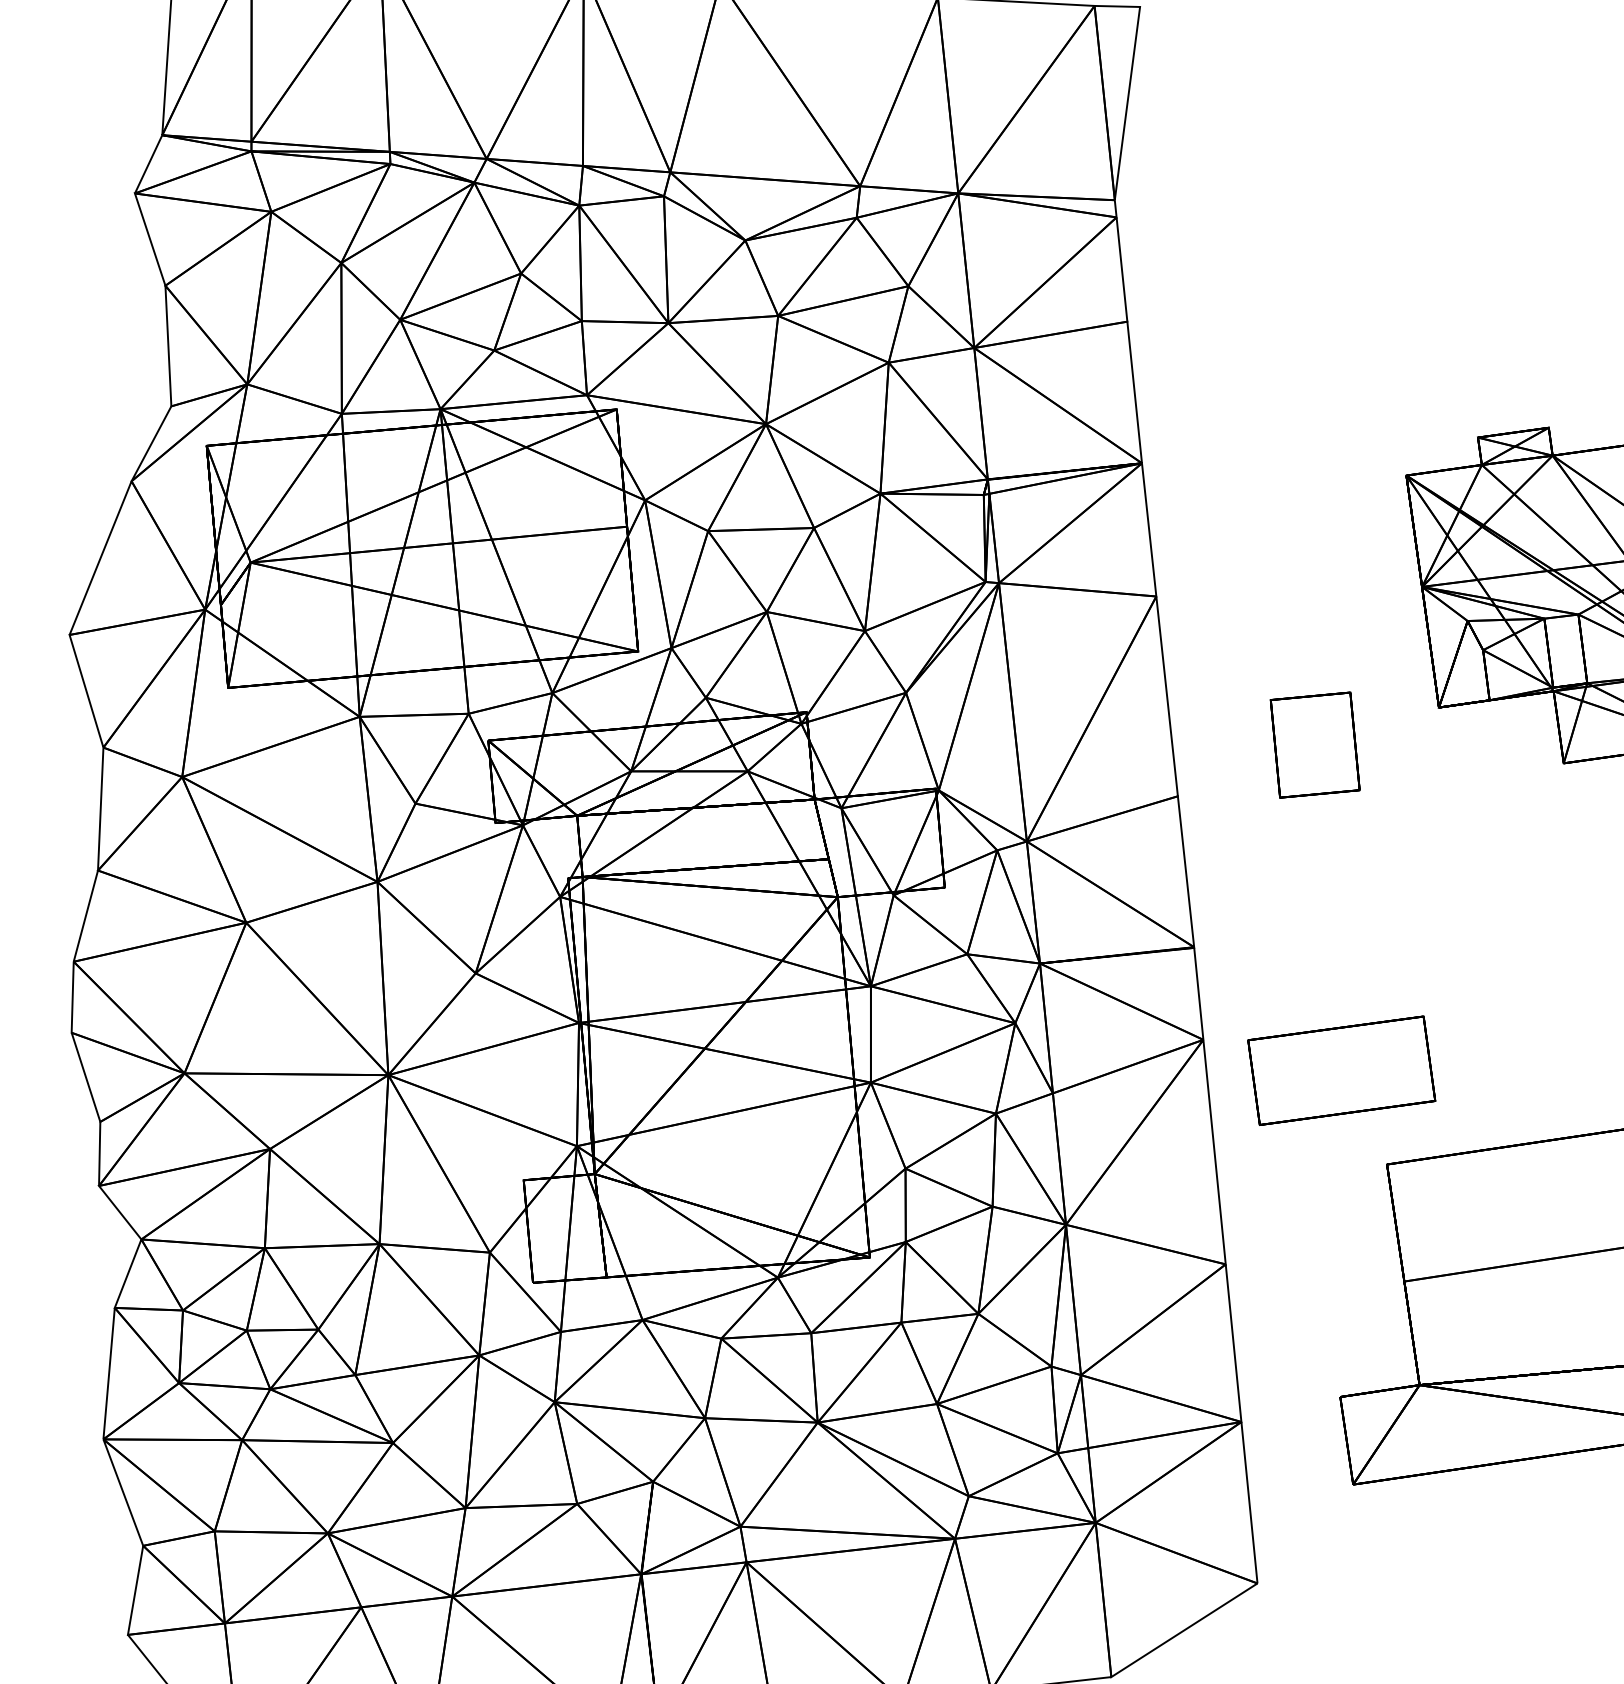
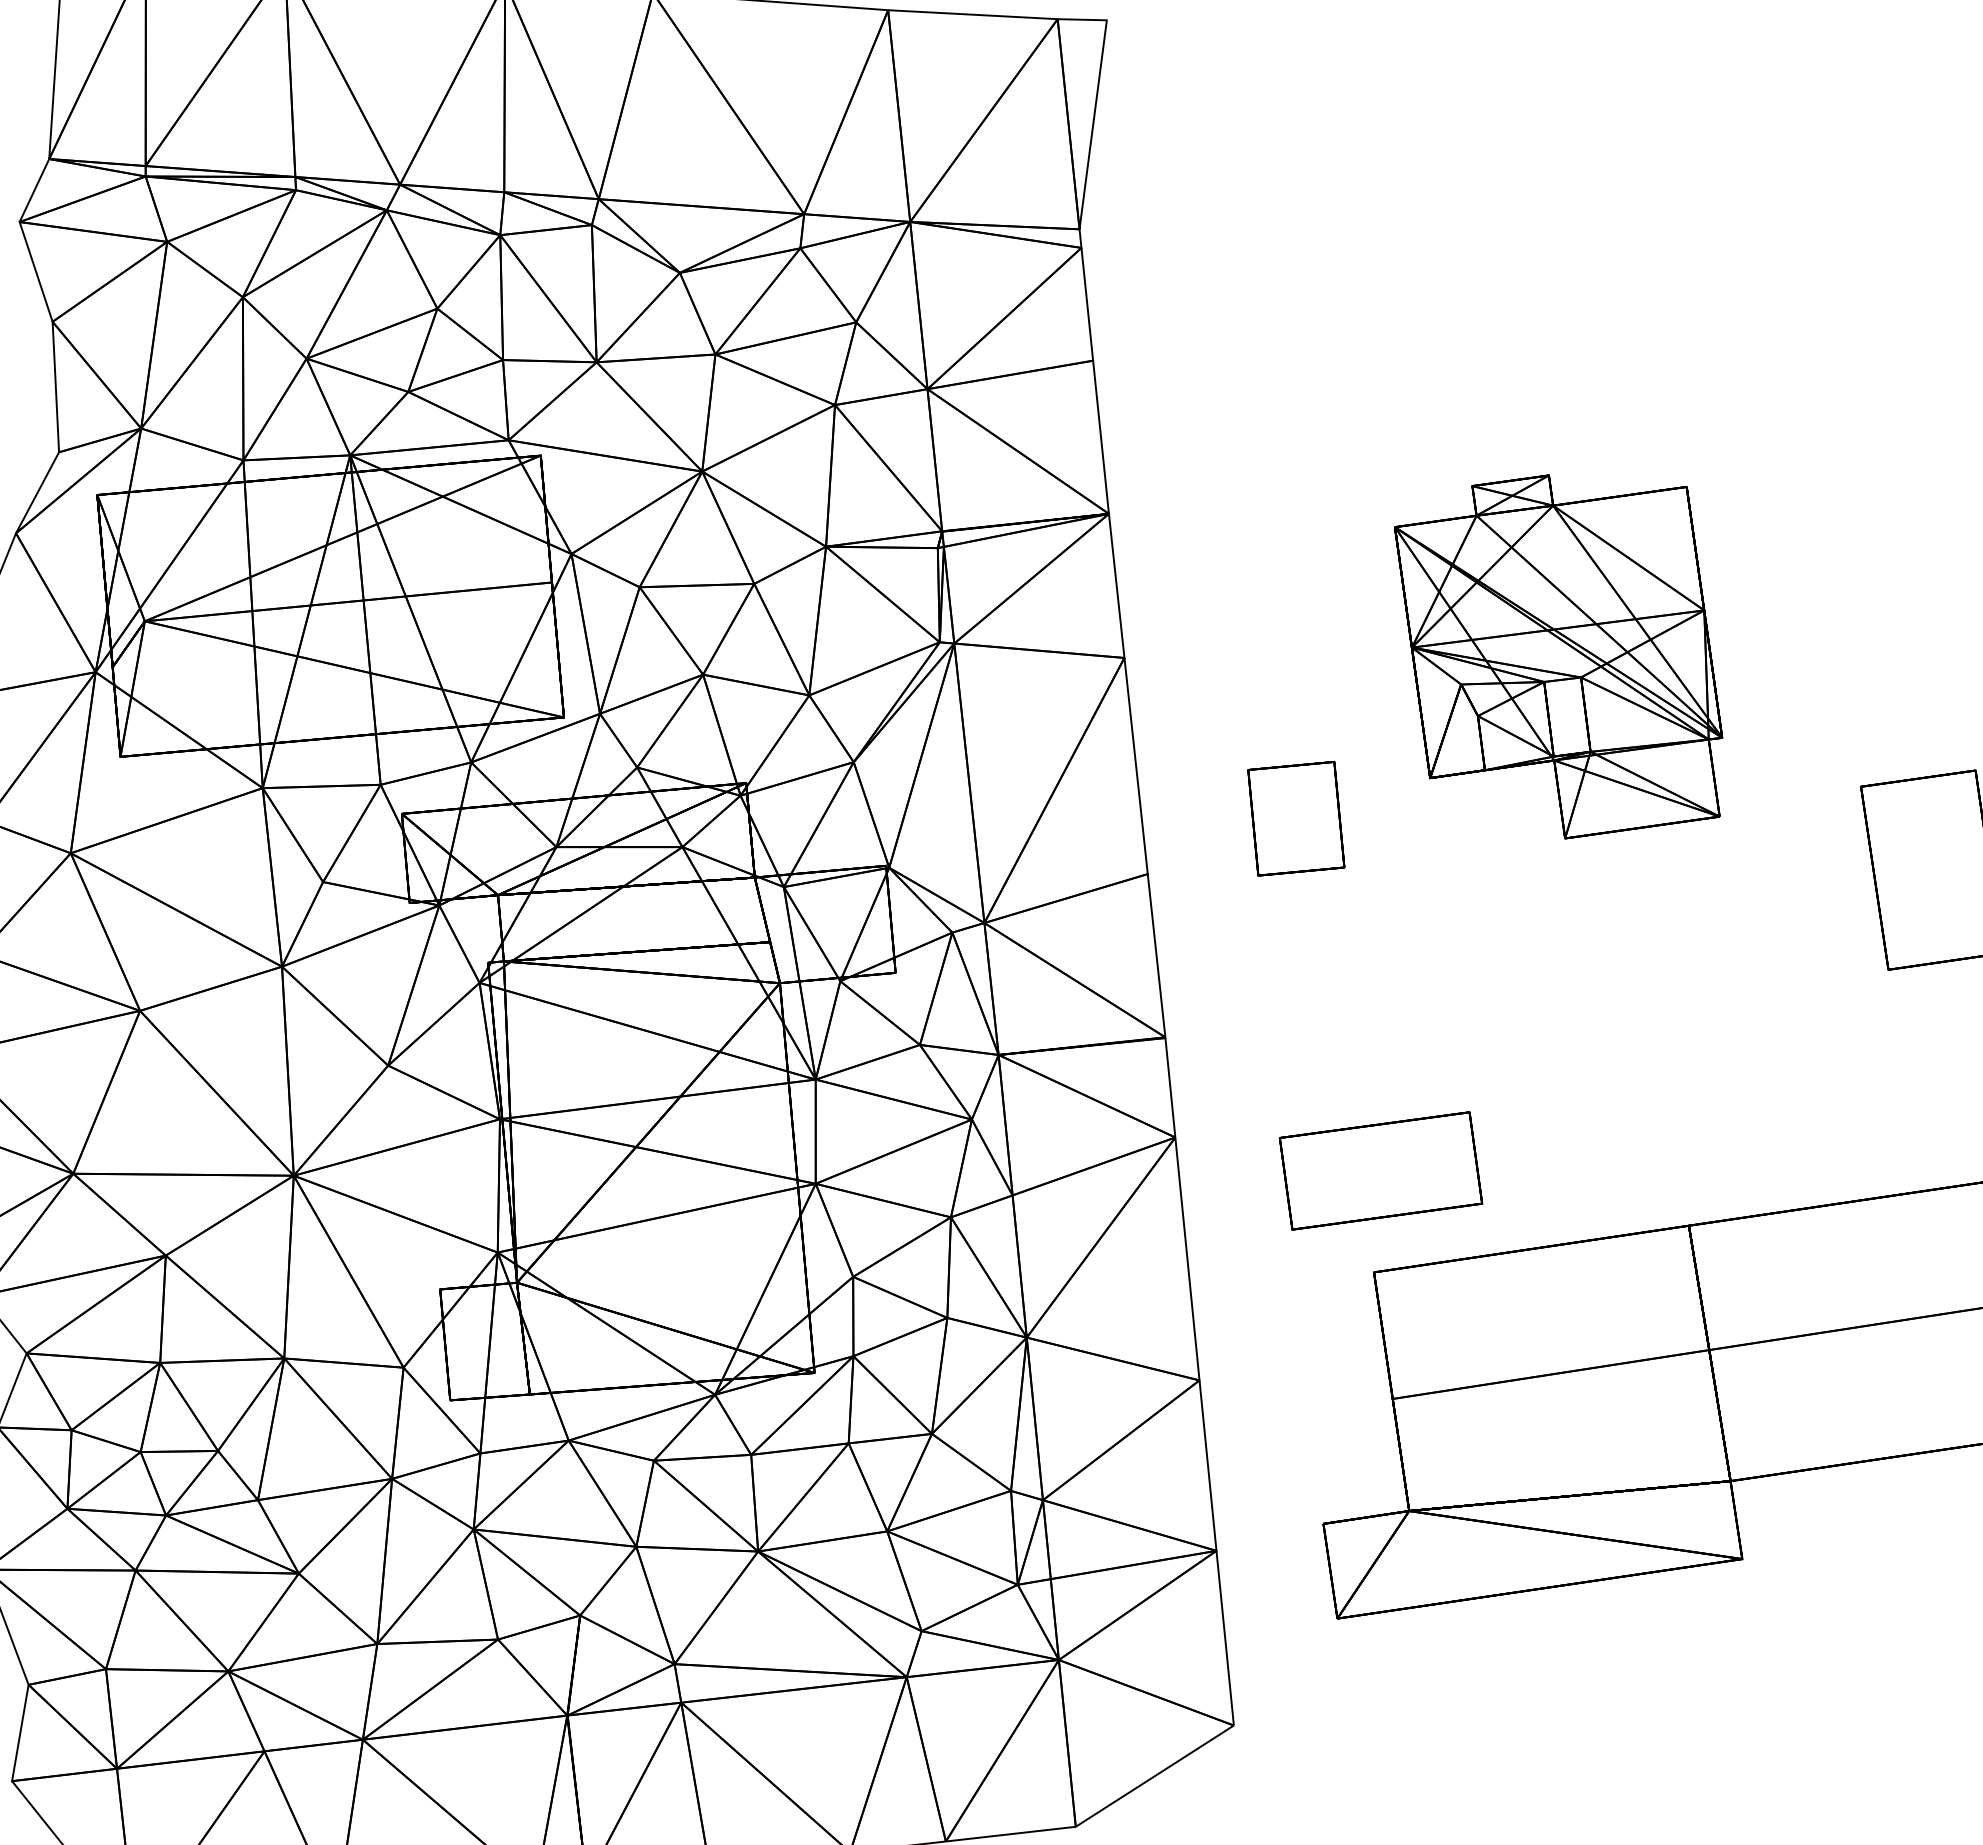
part: (1341, 1070) -> (1380, 1170), moved

